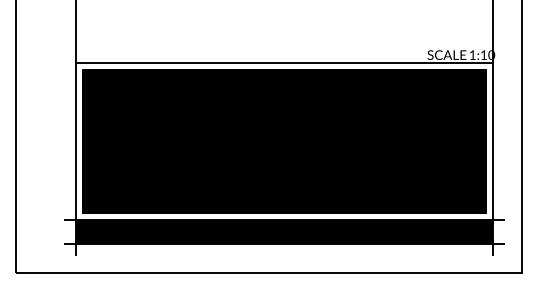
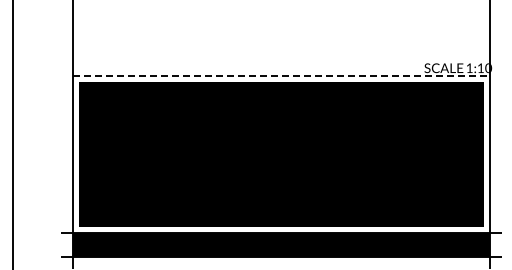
line: (285, 63) -> (282, 76), solid -> dashed

